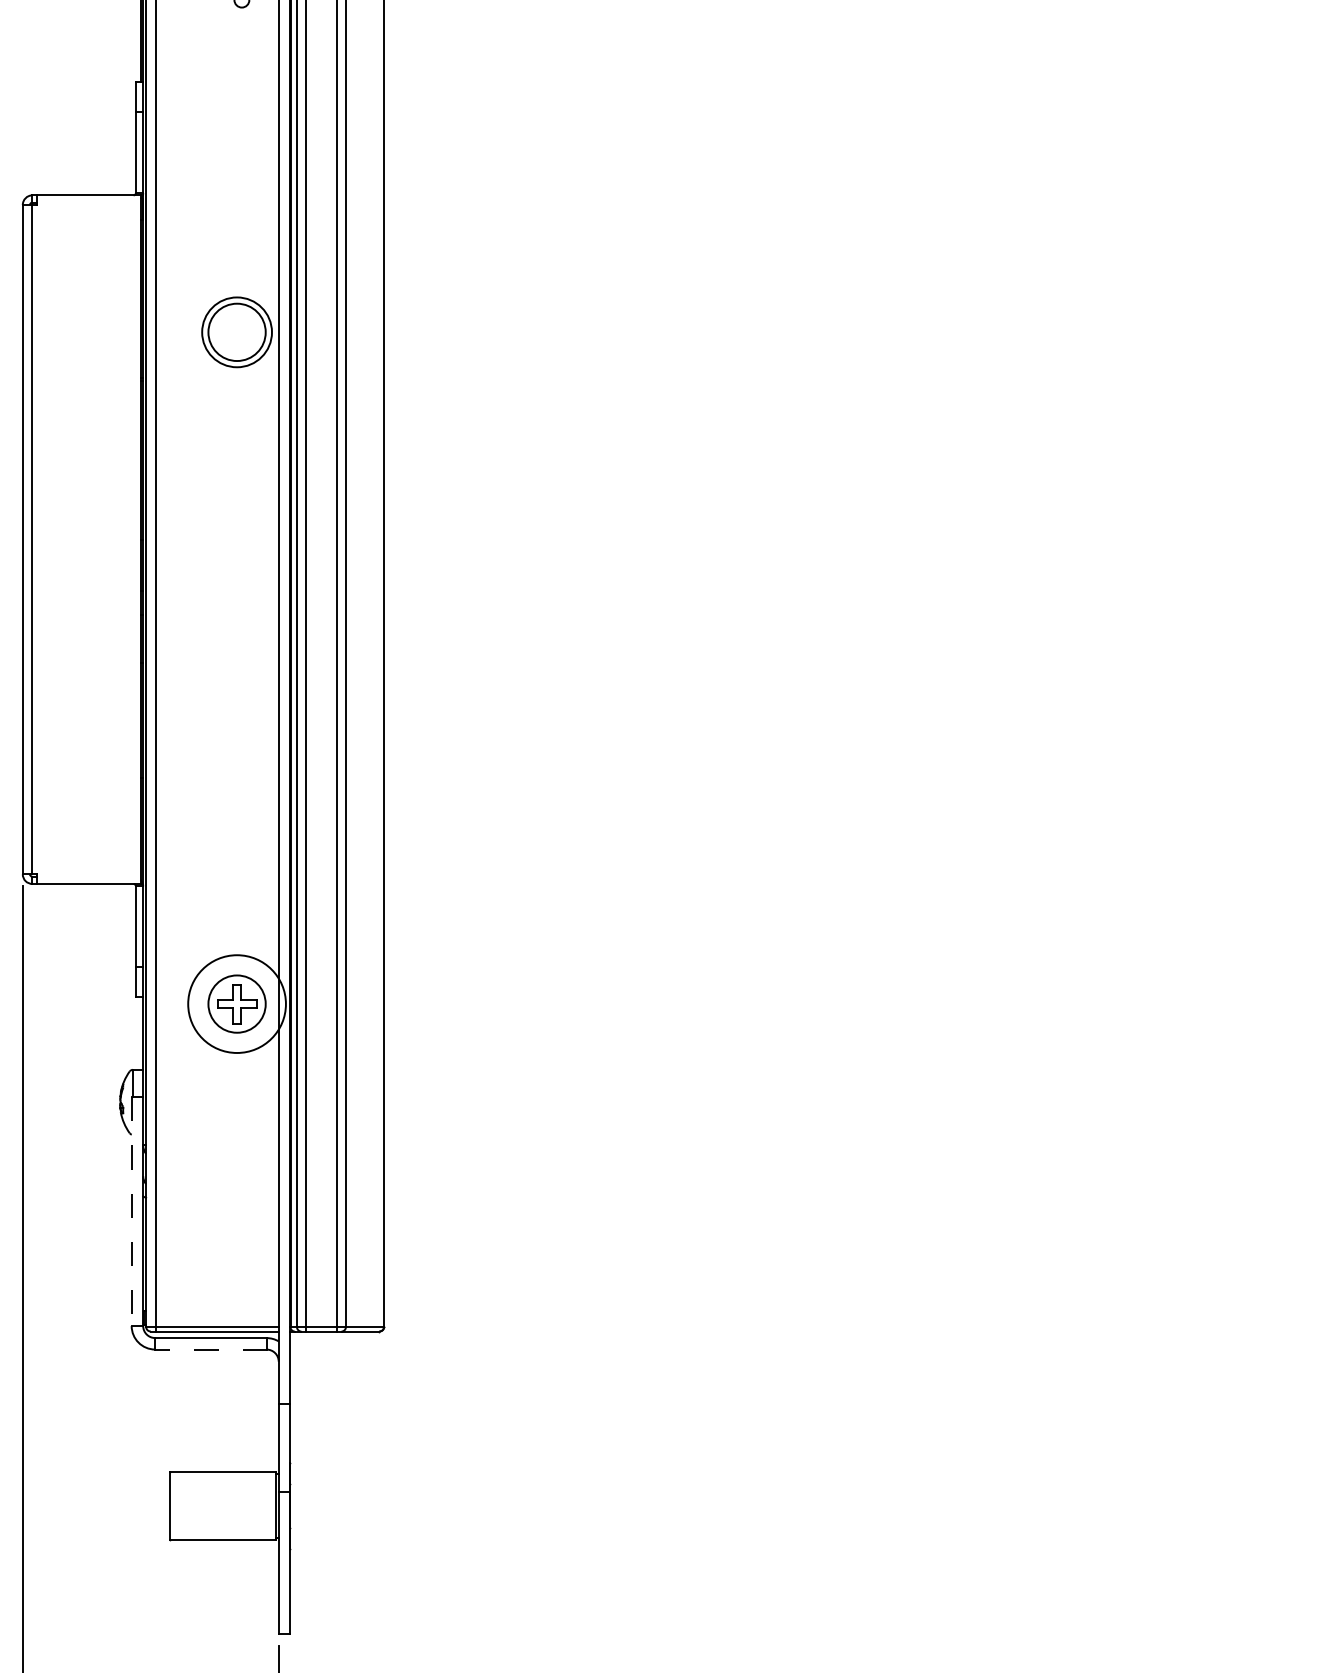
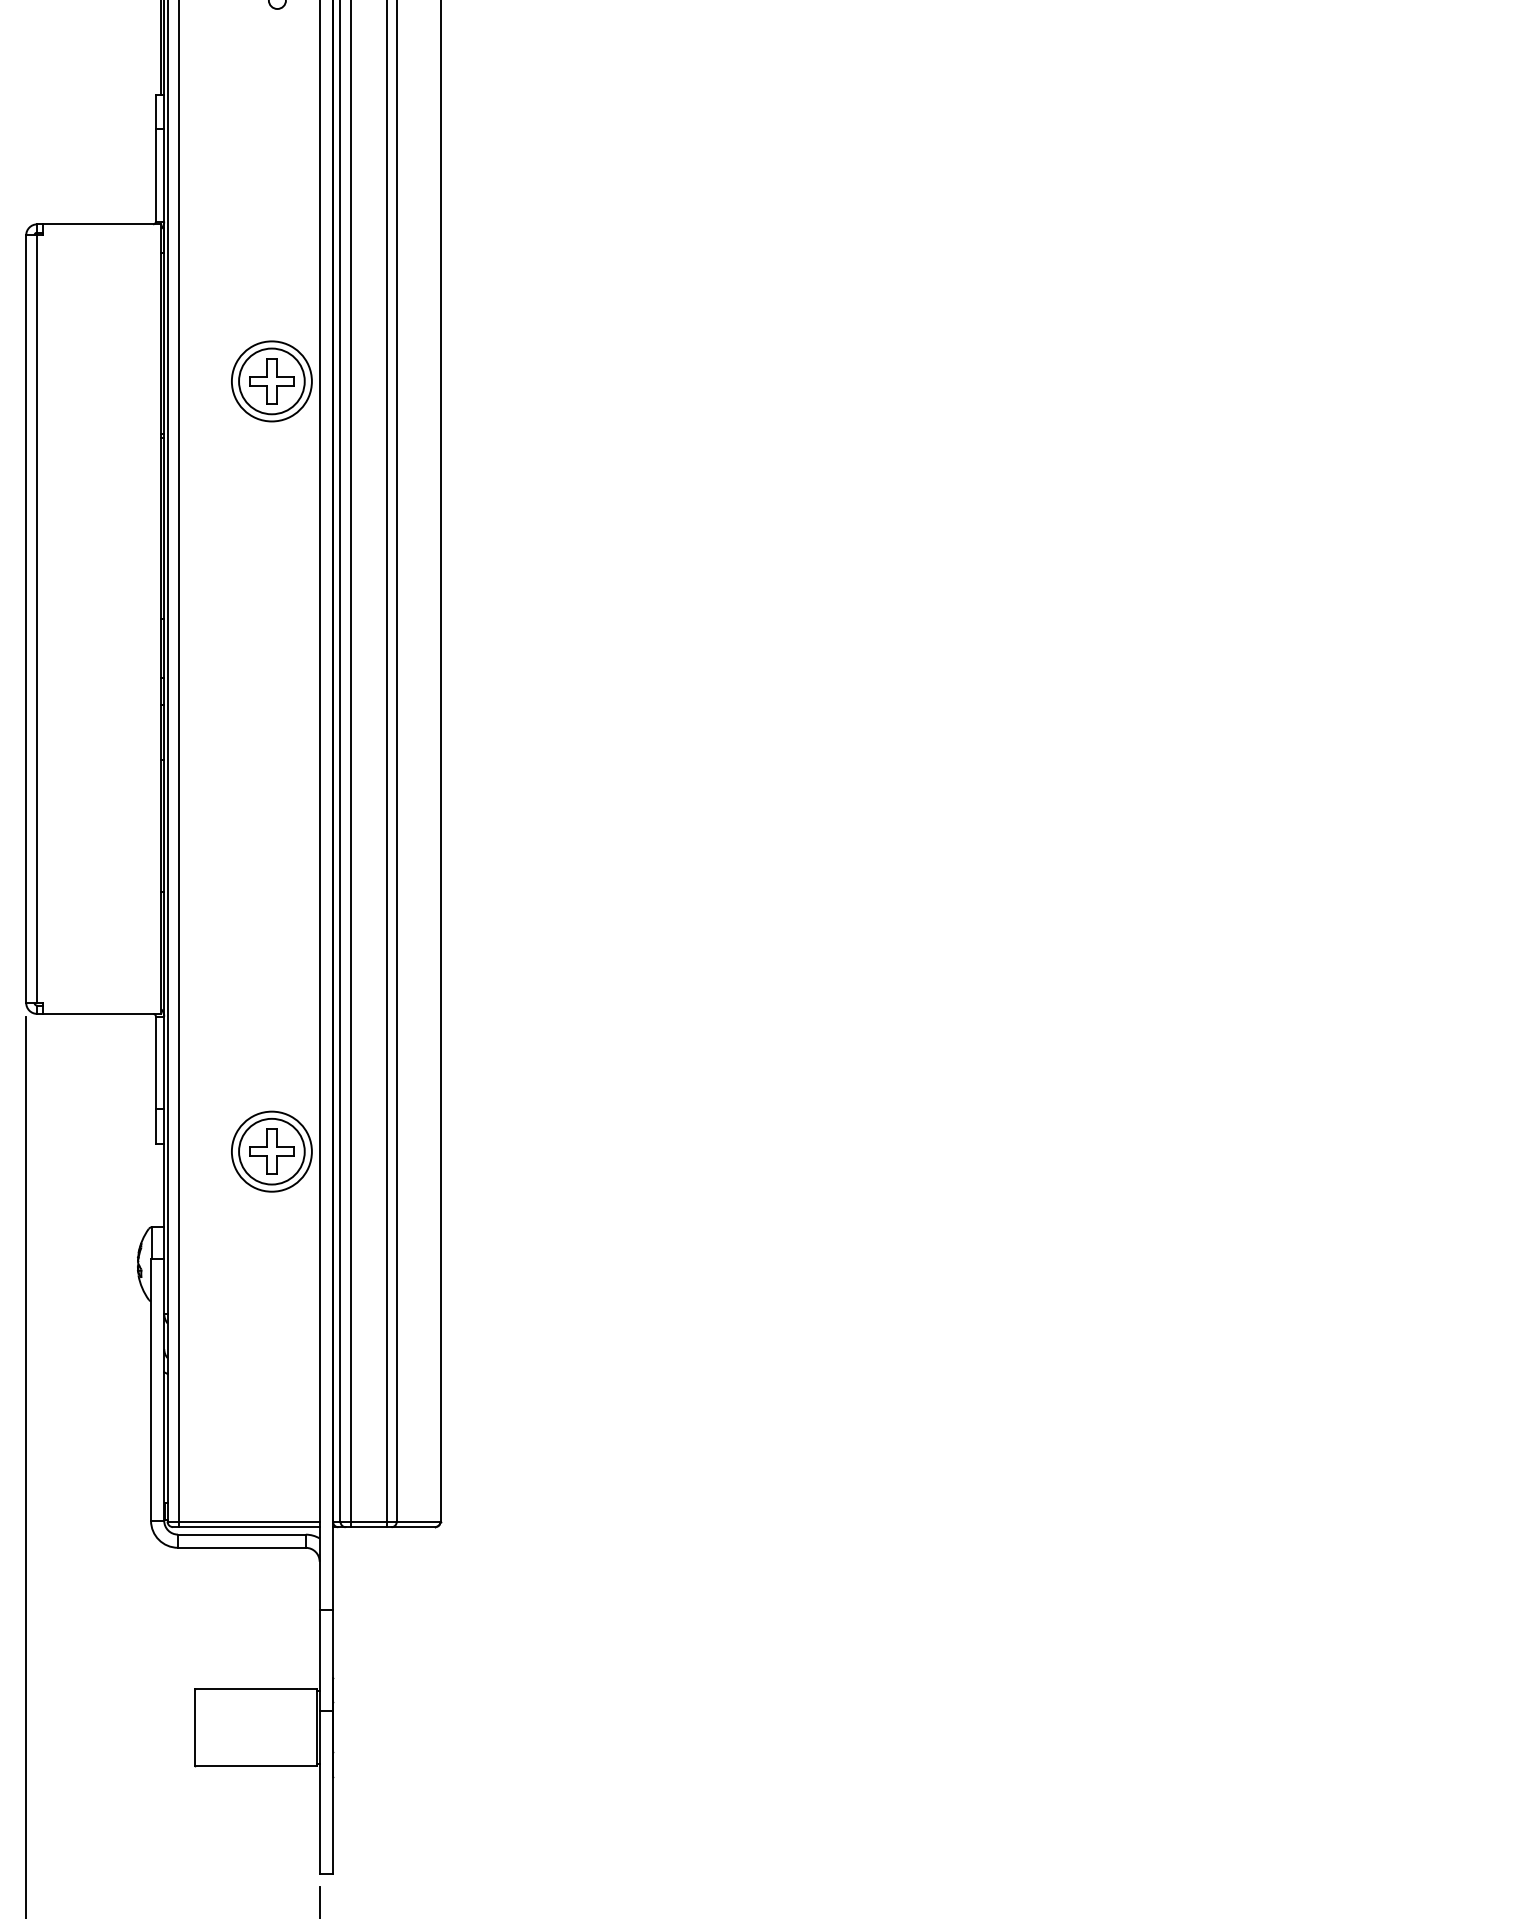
part: (236, 332) -> (271, 381), added
circle: (236, 1003) -> (271, 1151), size x0.71
line: (132, 1212) -> (151, 1390), dashed -> solid
line: (210, 1349) -> (241, 1547), dashed -> solid

